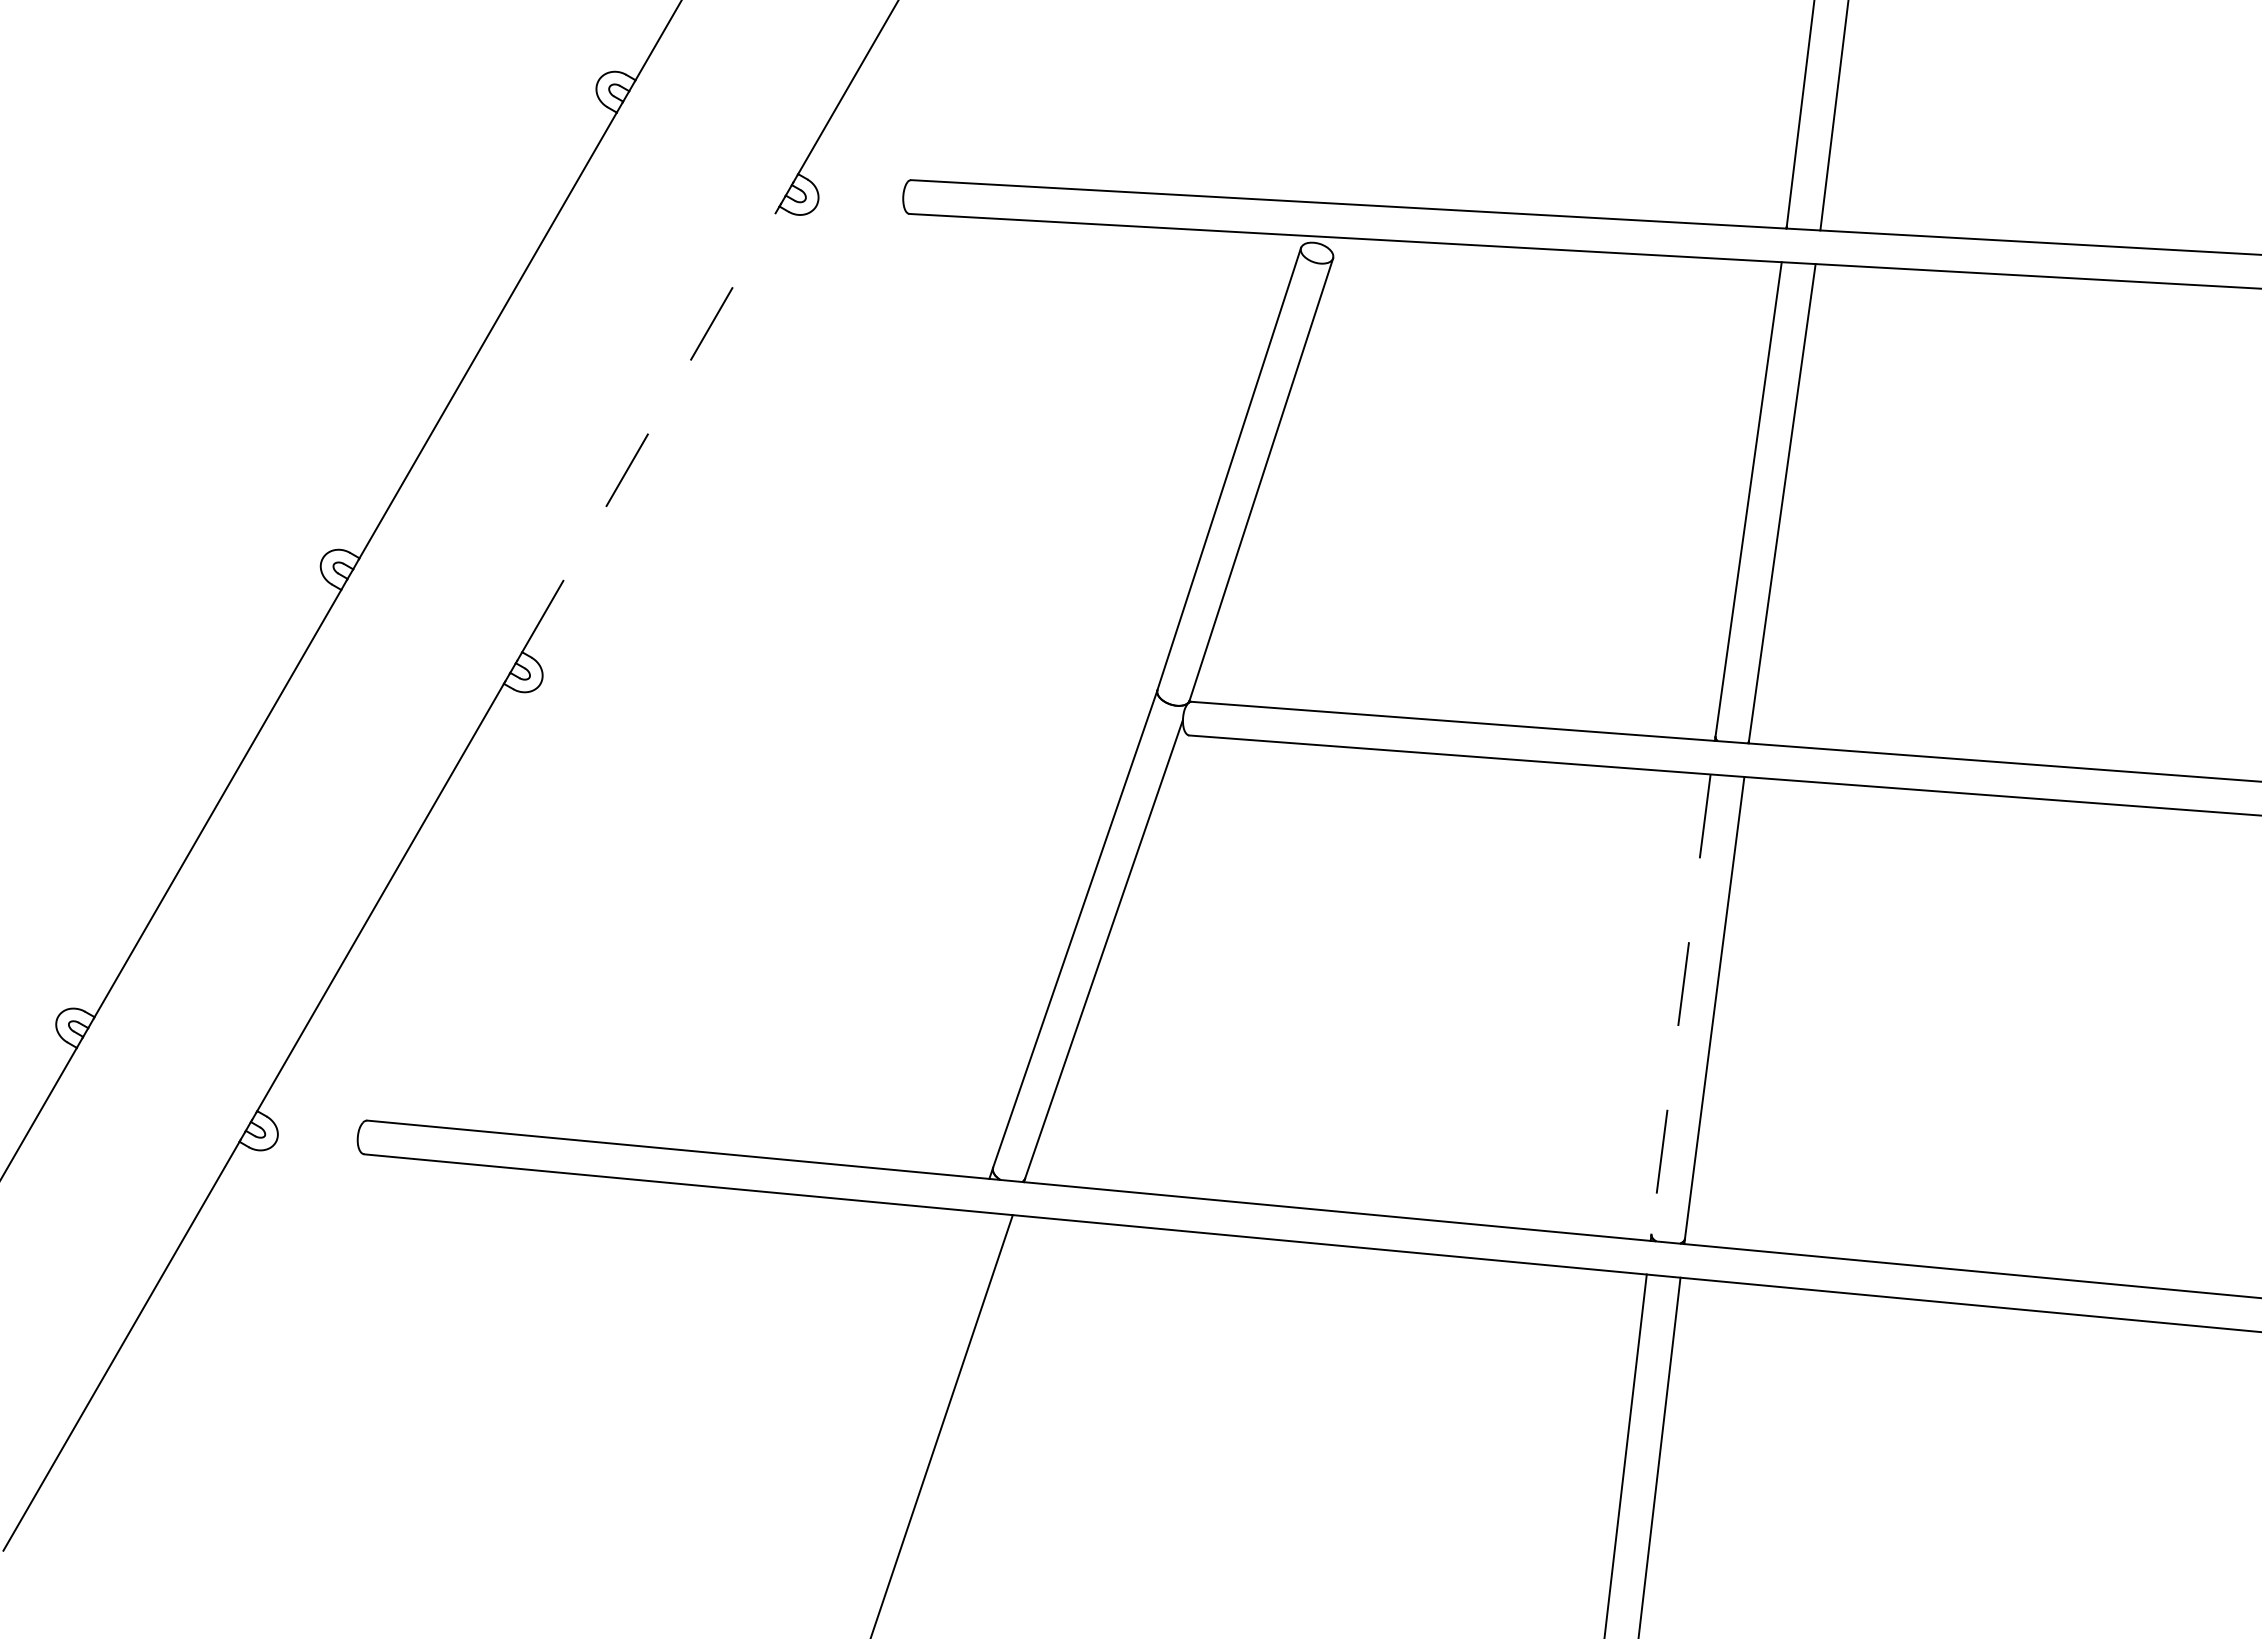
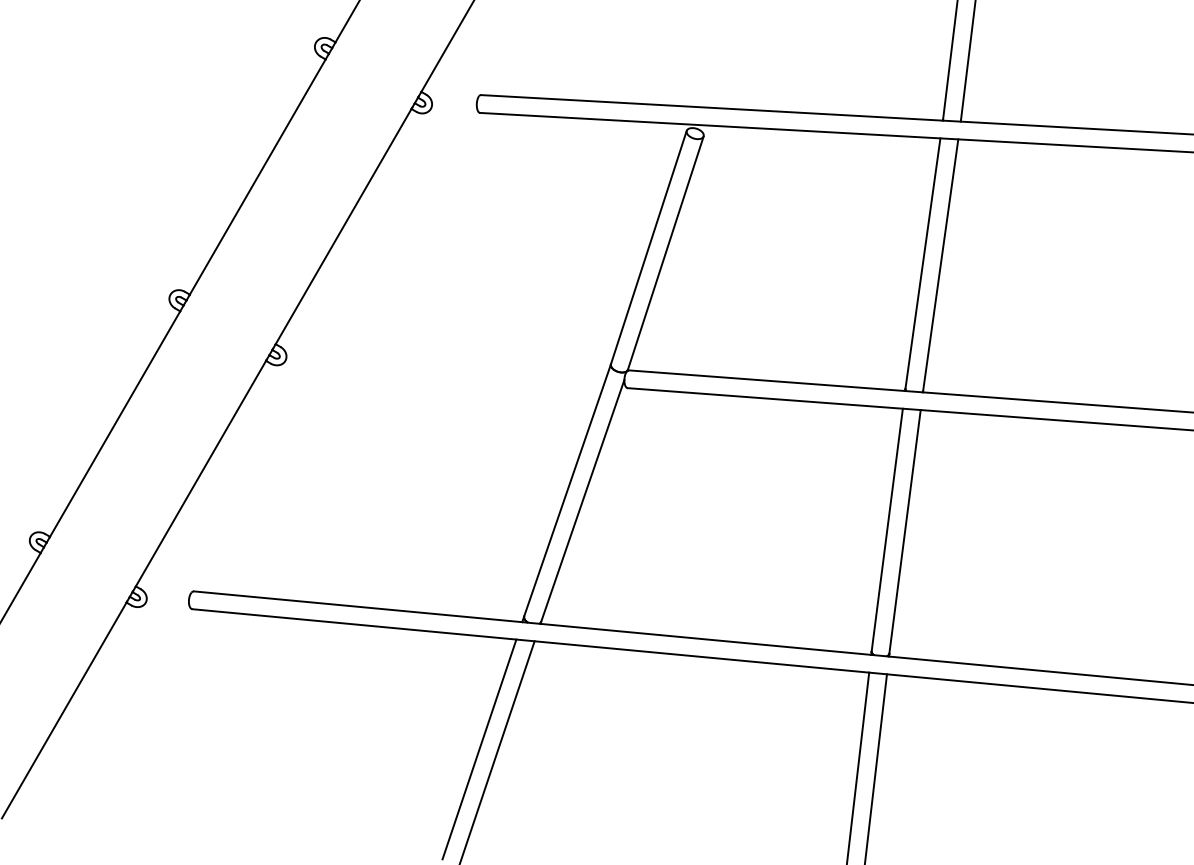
line: (650, 429) -> (343, 226), dashed -> solid
line: (1681, 1005) -> (887, 530), dashed -> solid
line: (908, 1420) -> (479, 749), added

